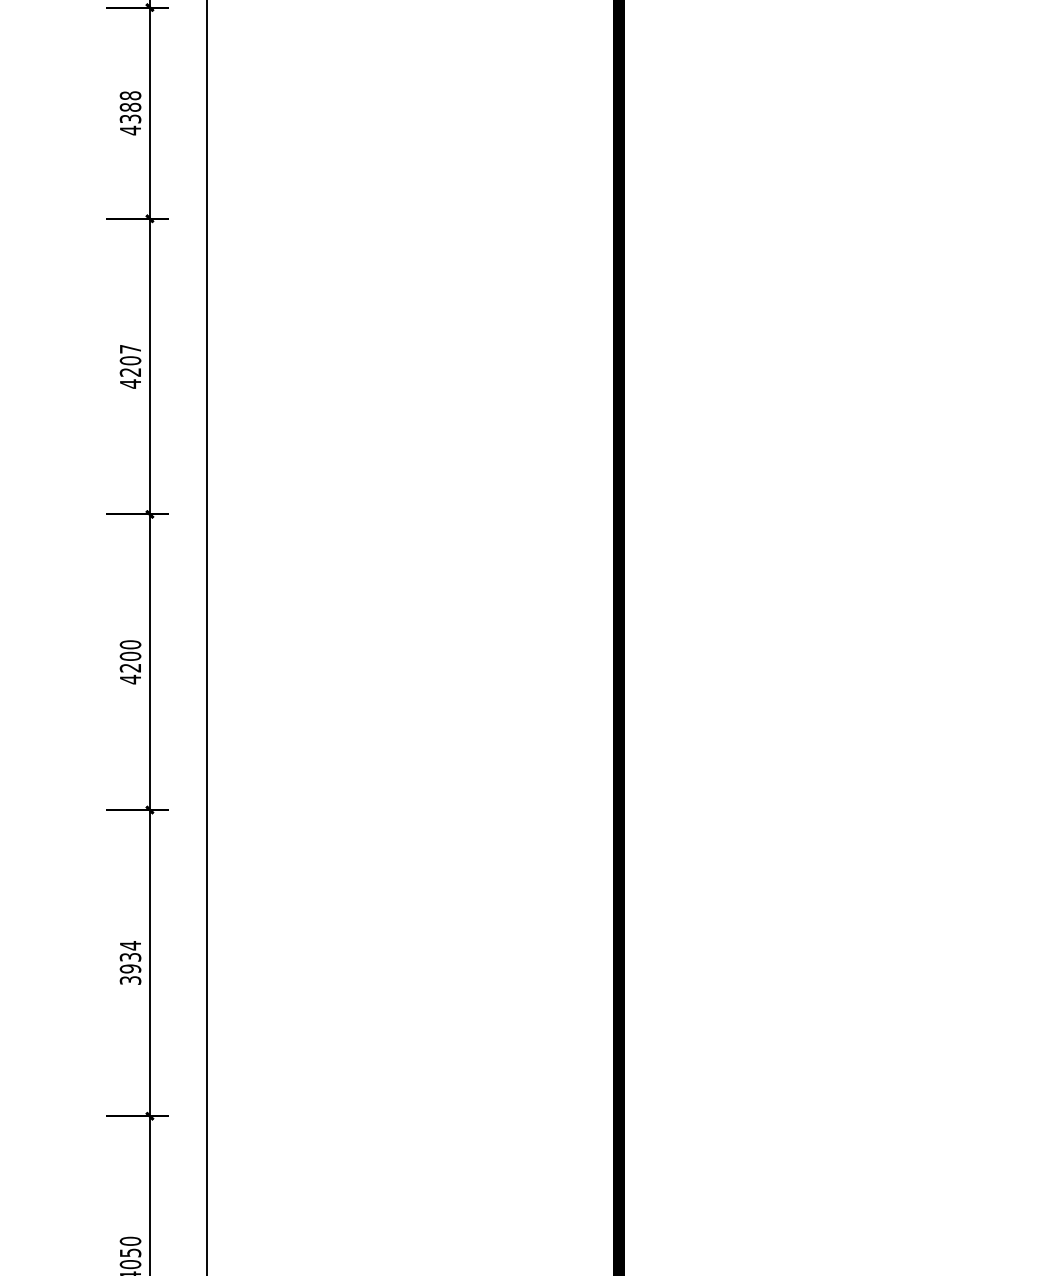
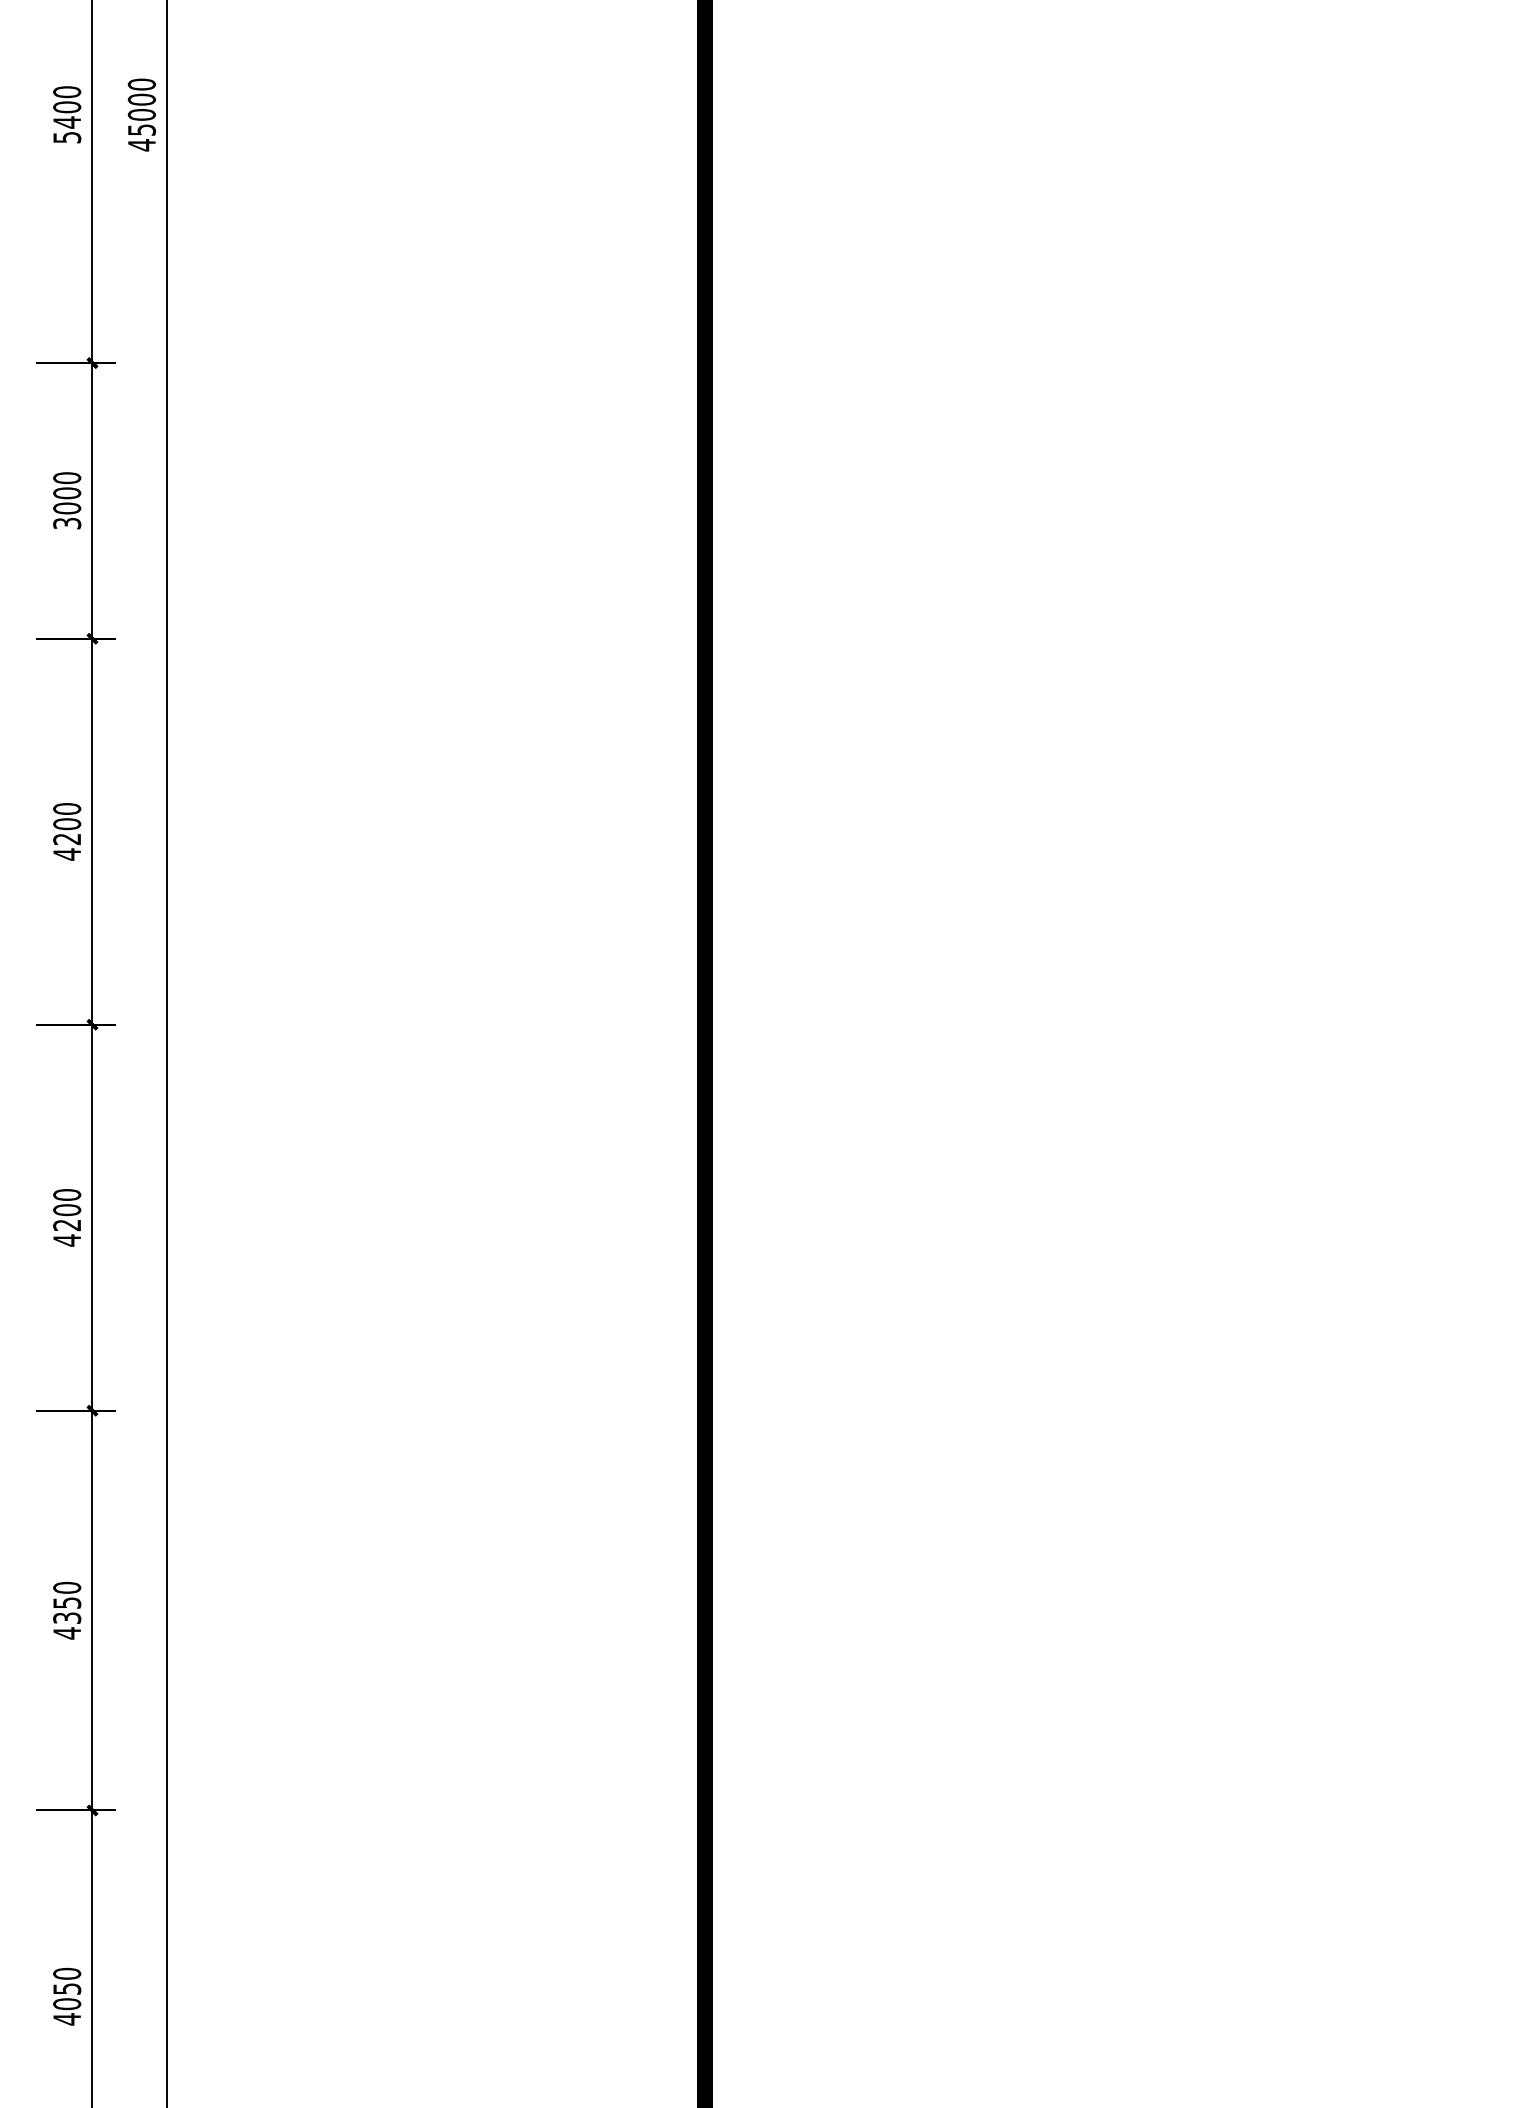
text: (130, 112) -> (67, 500), 4388 -> 3000
text: (130, 348) -> (67, 808), 4207 -> 4200
text: (130, 963) -> (67, 1610), 3934 -> 4350

